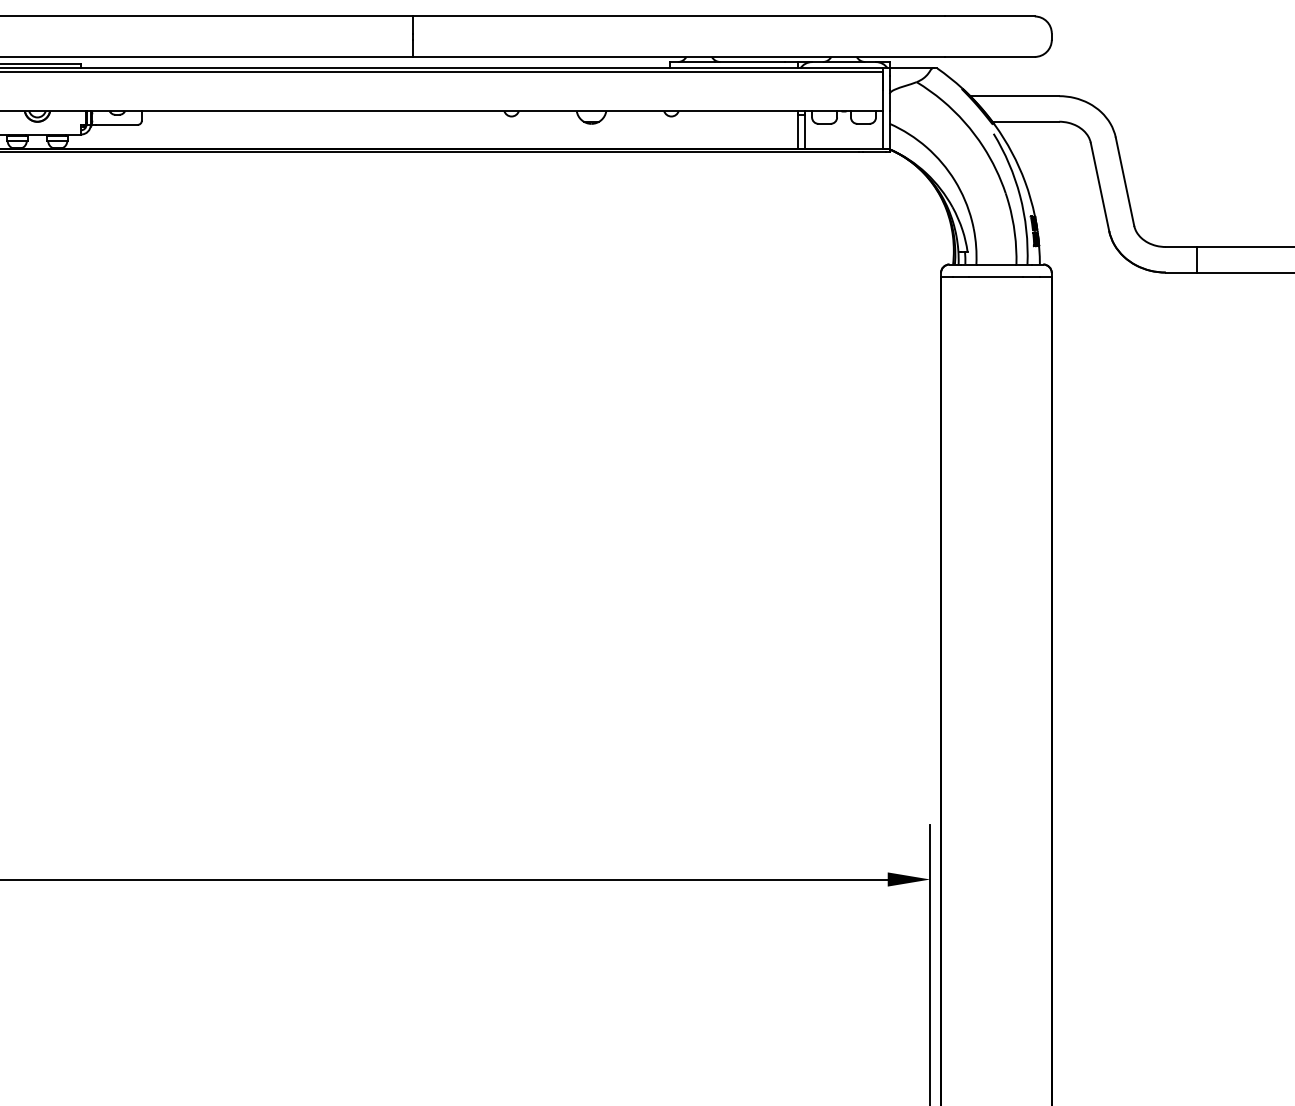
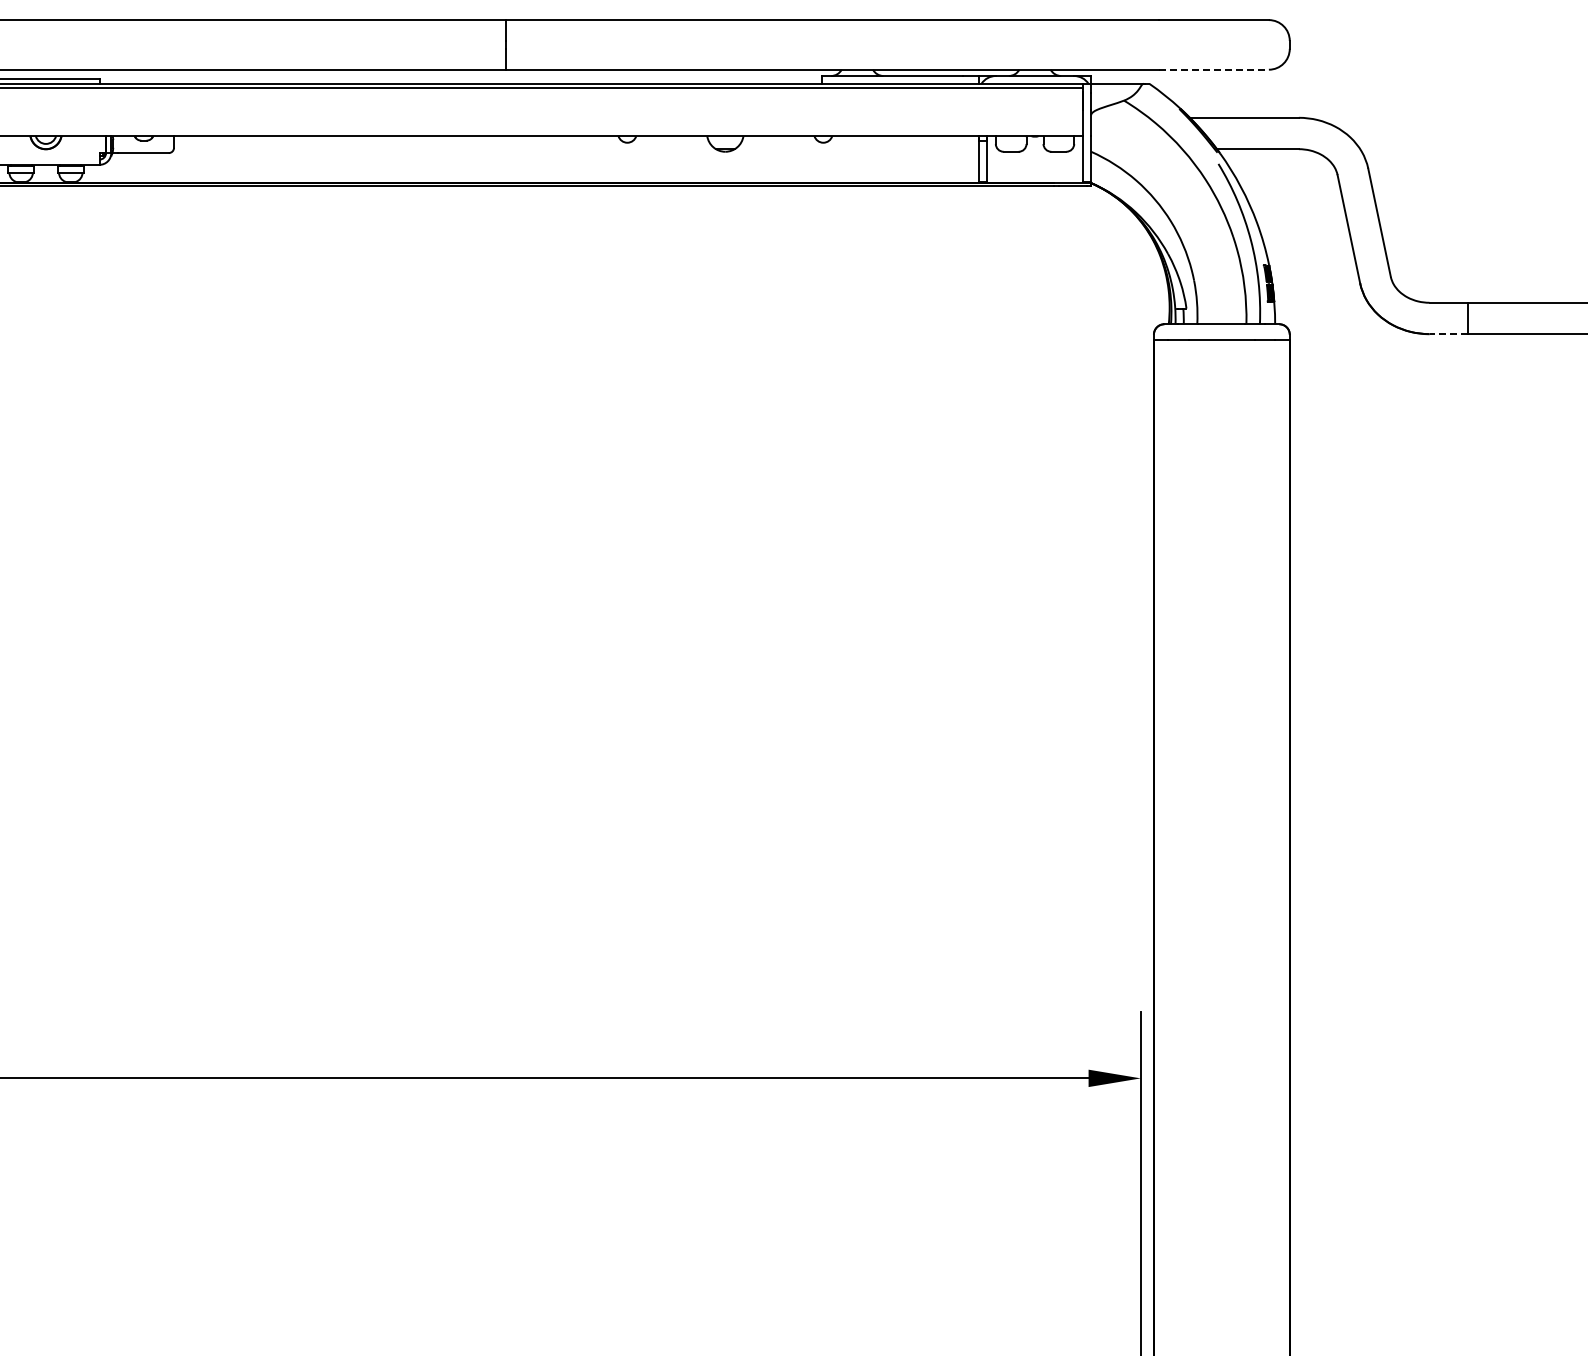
line: (990, 56) -> (1214, 69), solid -> dashed
line: (1181, 272) -> (1448, 334), solid -> dashed

